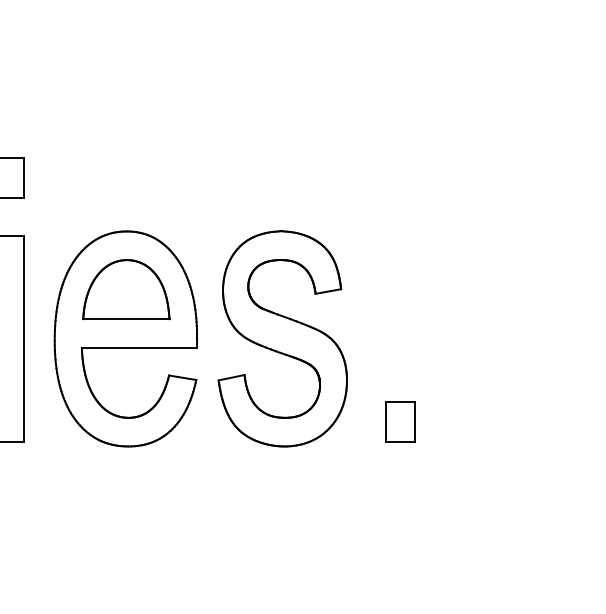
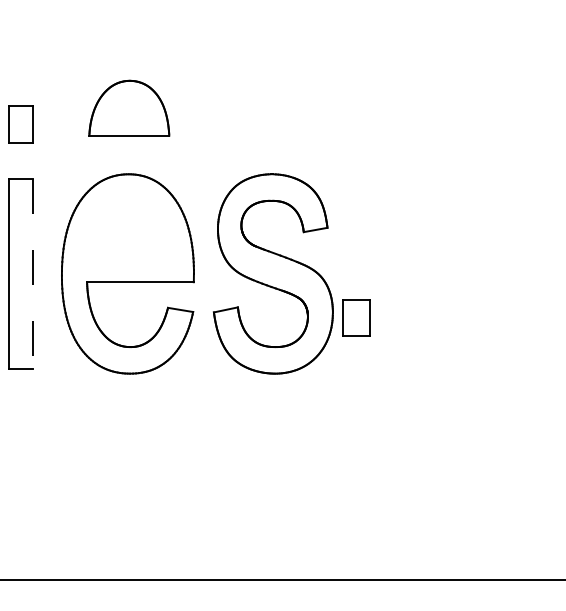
part: (126, 288) -> (129, 107), moved
line: (24, 339) -> (33, 274), solid -> dashed
part: (400, 421) -> (356, 317), moved

